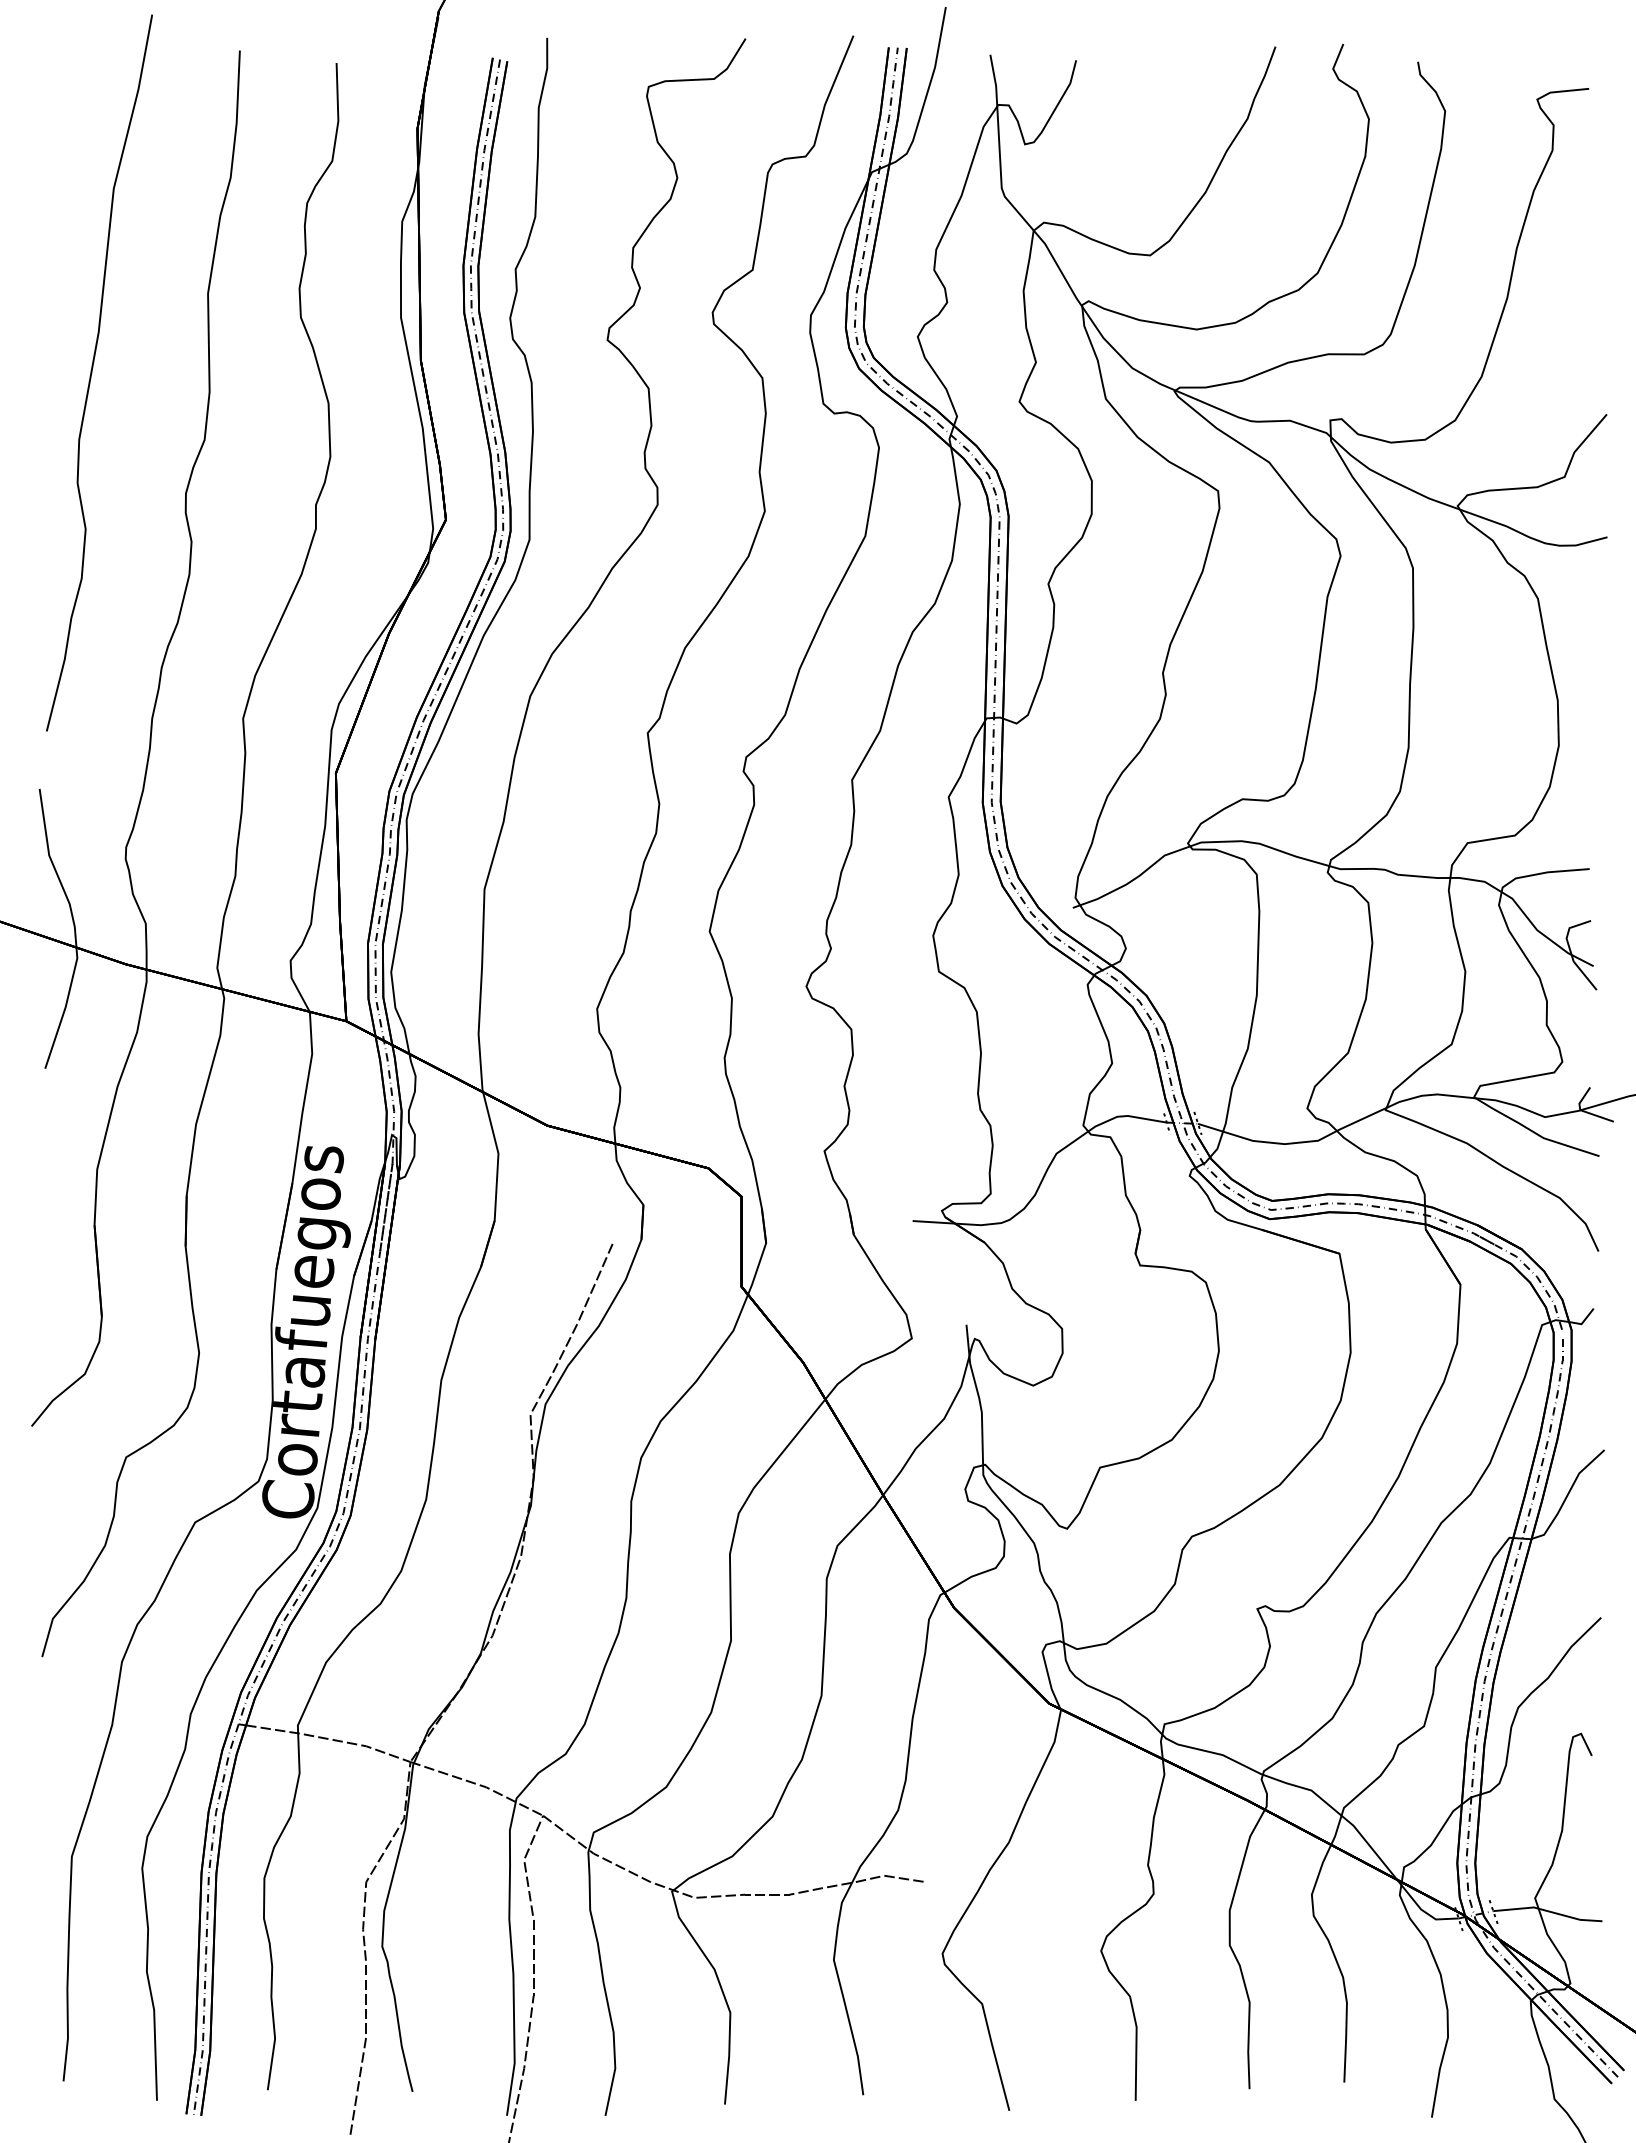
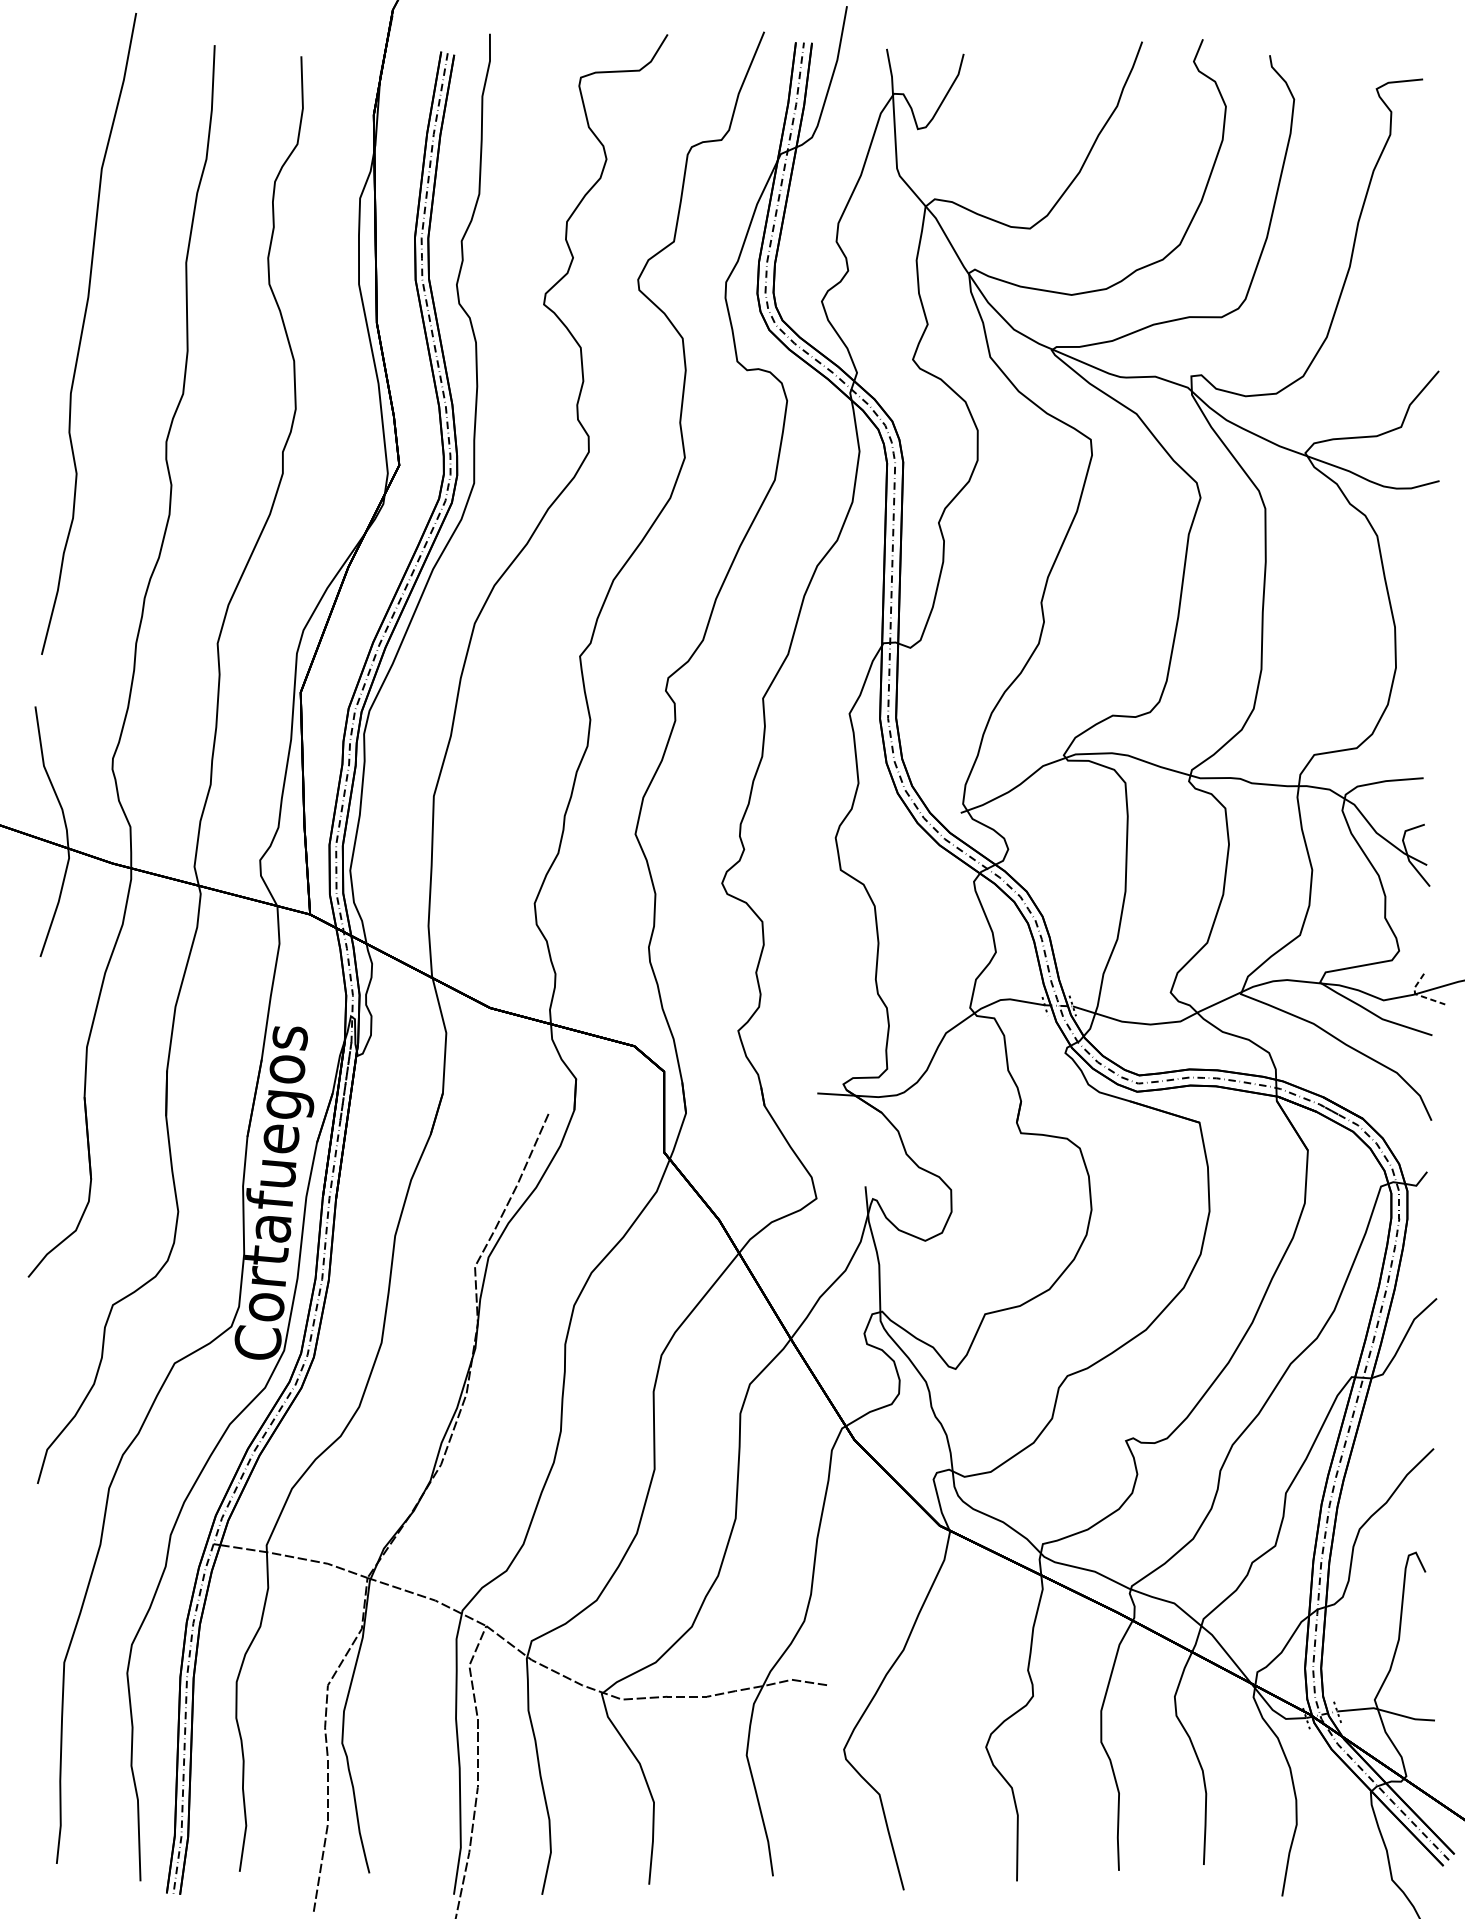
line: (1584, 1111) -> (1418, 995), solid -> dashed

